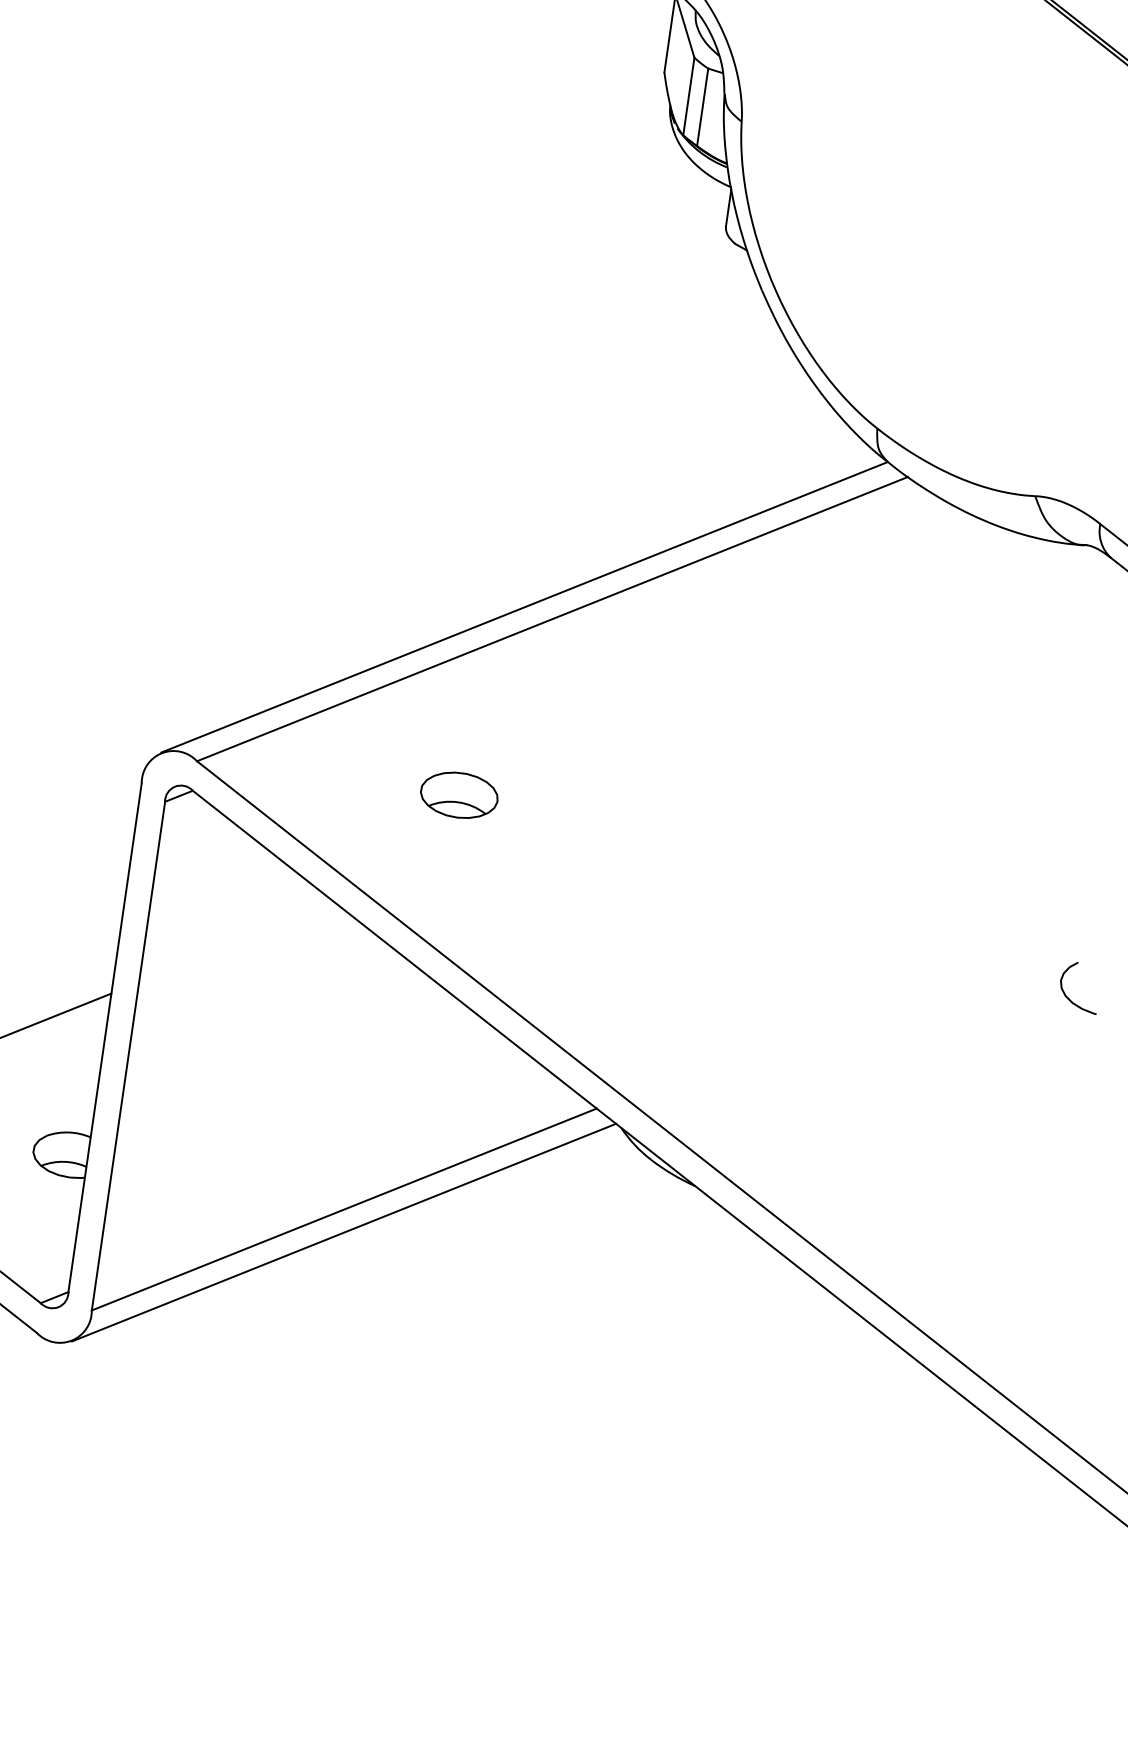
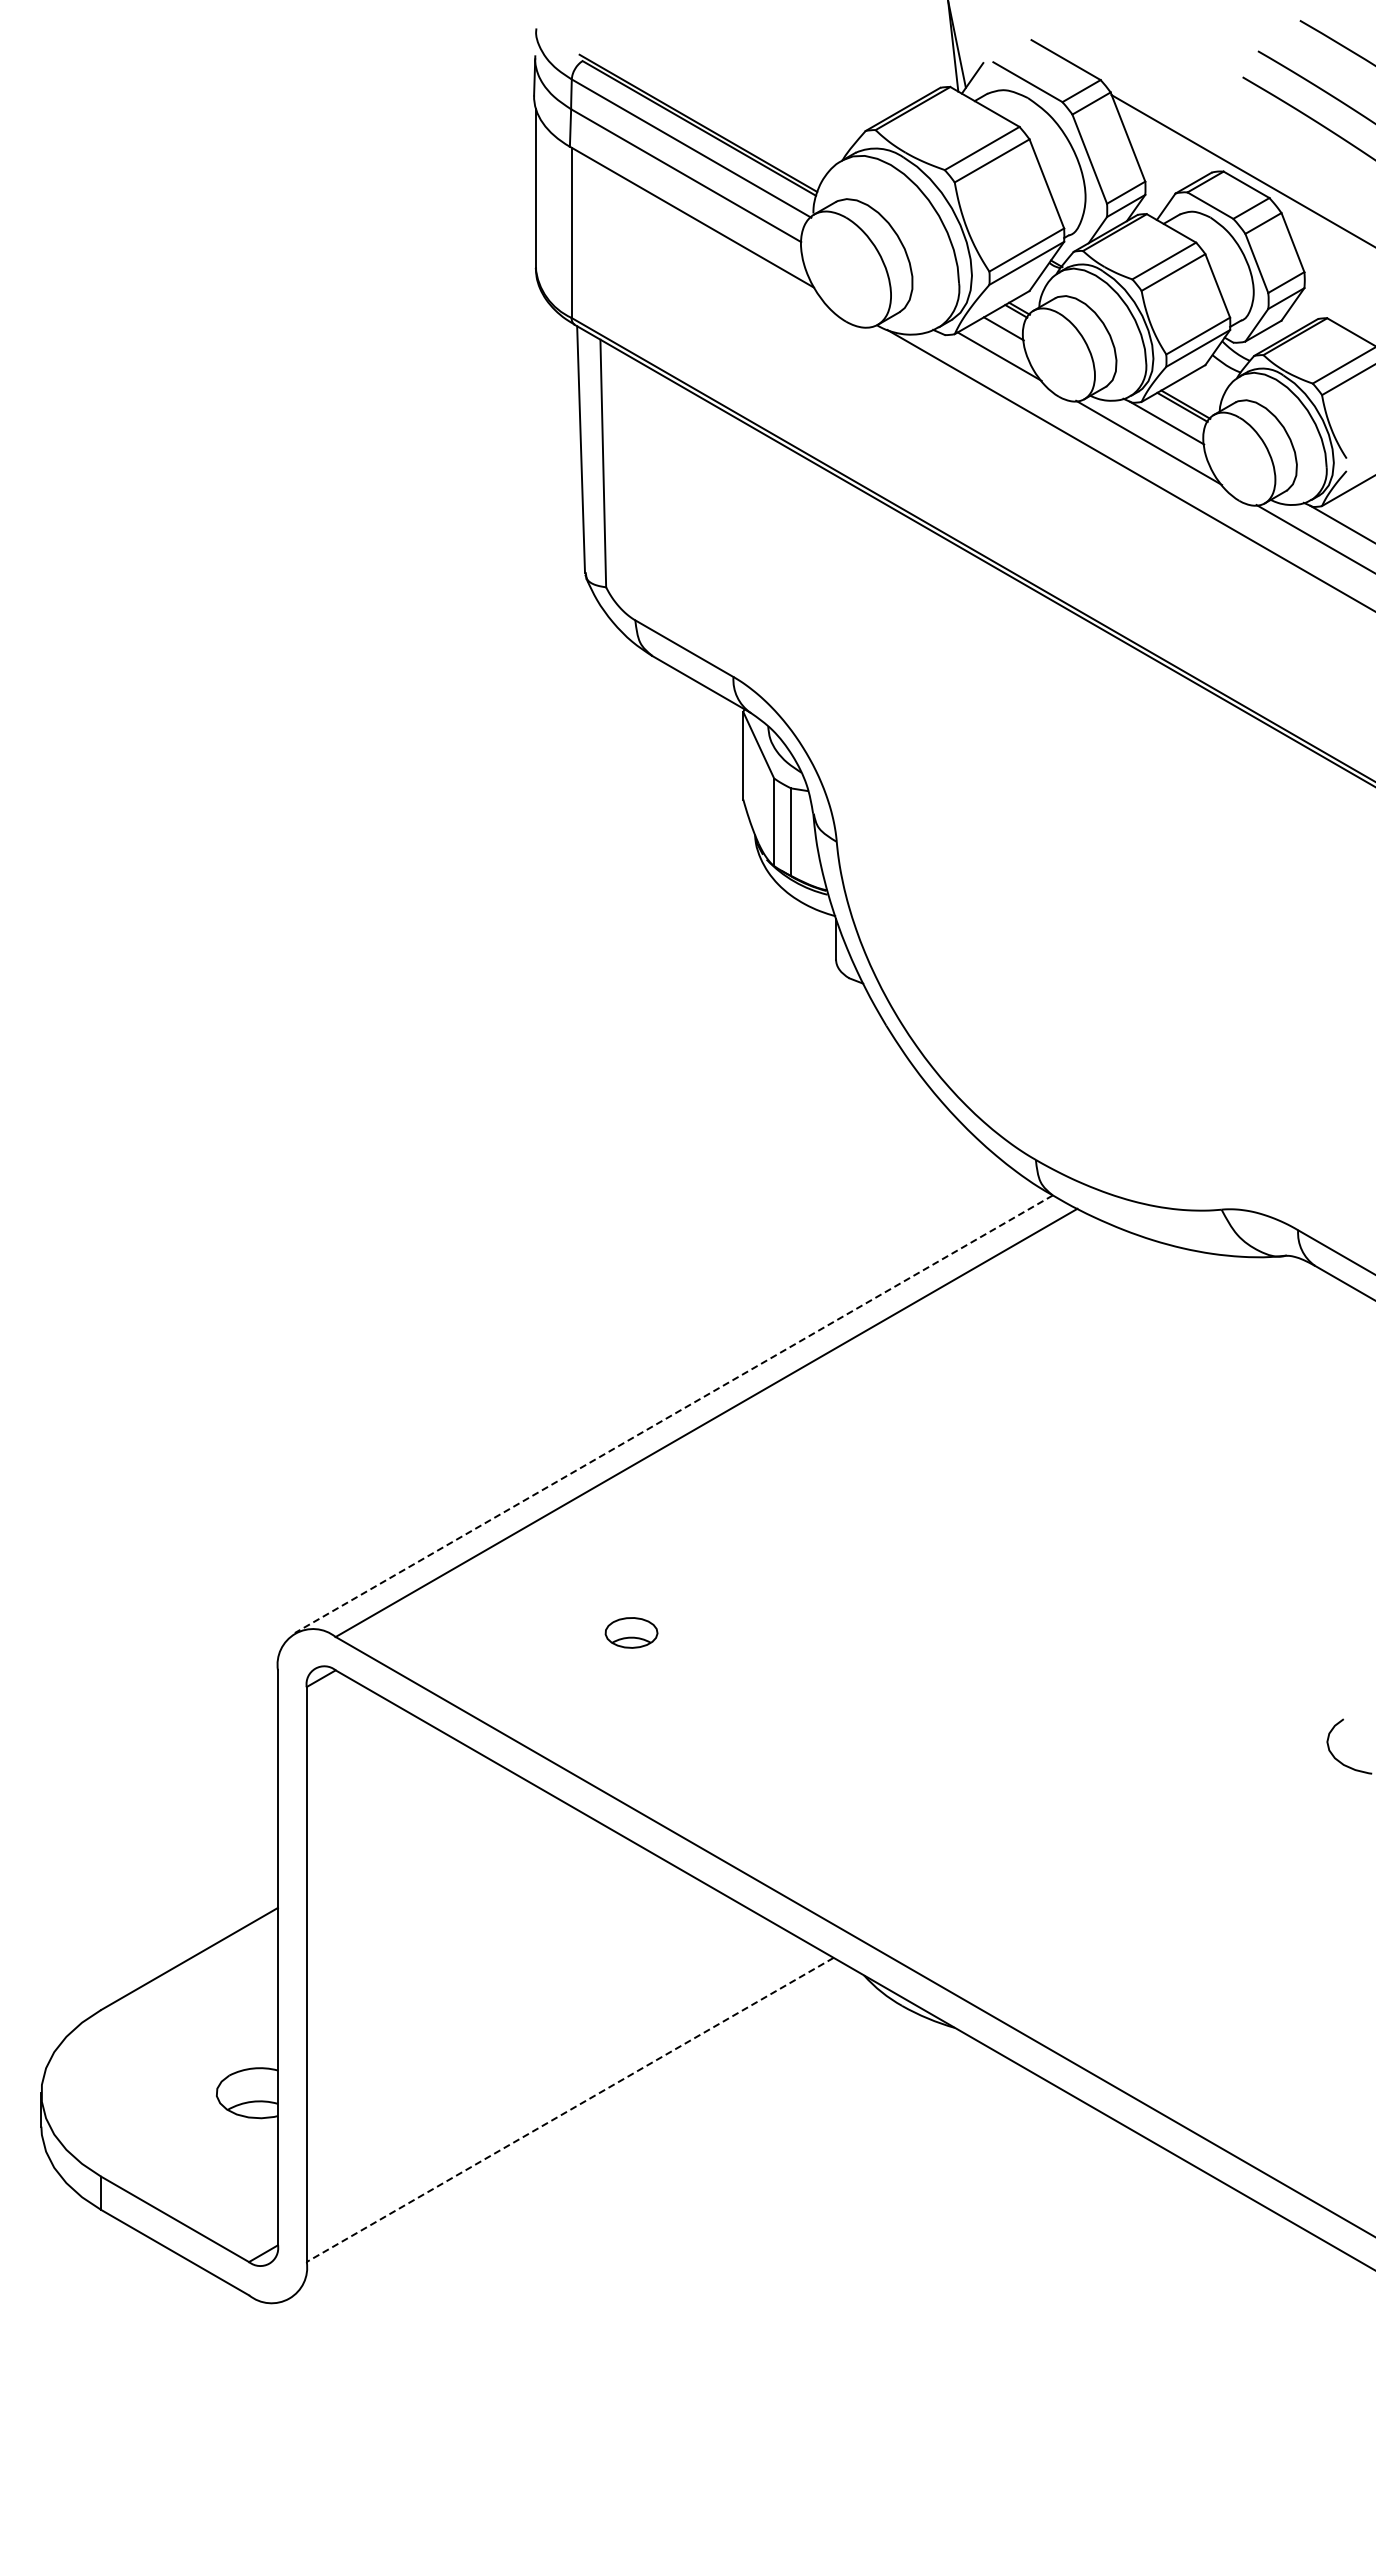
line: (524, 607) -> (673, 1414), solid -> dashed
part: (459, 794) -> (631, 1632), size x0.6
line: (343, 1209) -> (569, 2110), solid -> dashed
line: (343, 1232) -> (573, 2135), removed

